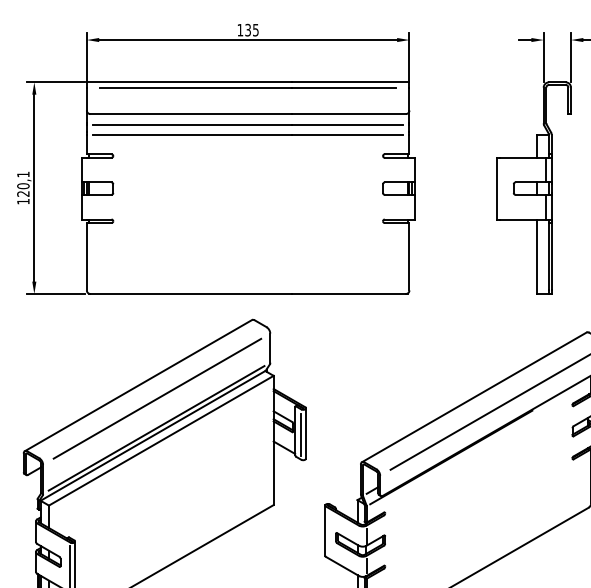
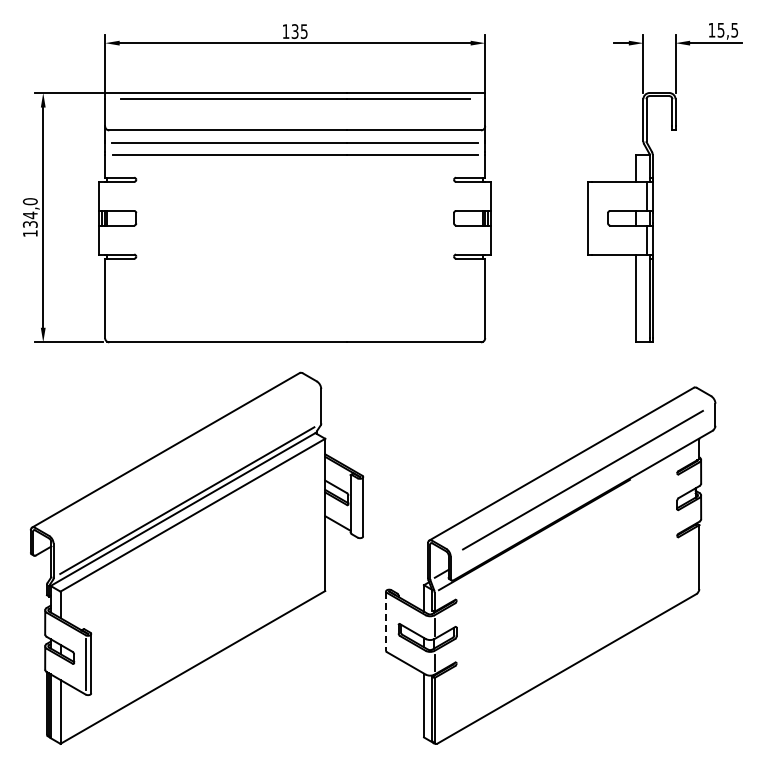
text: (22, 183) -> (29, 212), 120,1 -> 134,0
line: (157, 398) -> (188, 465), removed
line: (301, 435) -> (357, 508), removed
line: (325, 530) -> (386, 621), solid -> dashed

